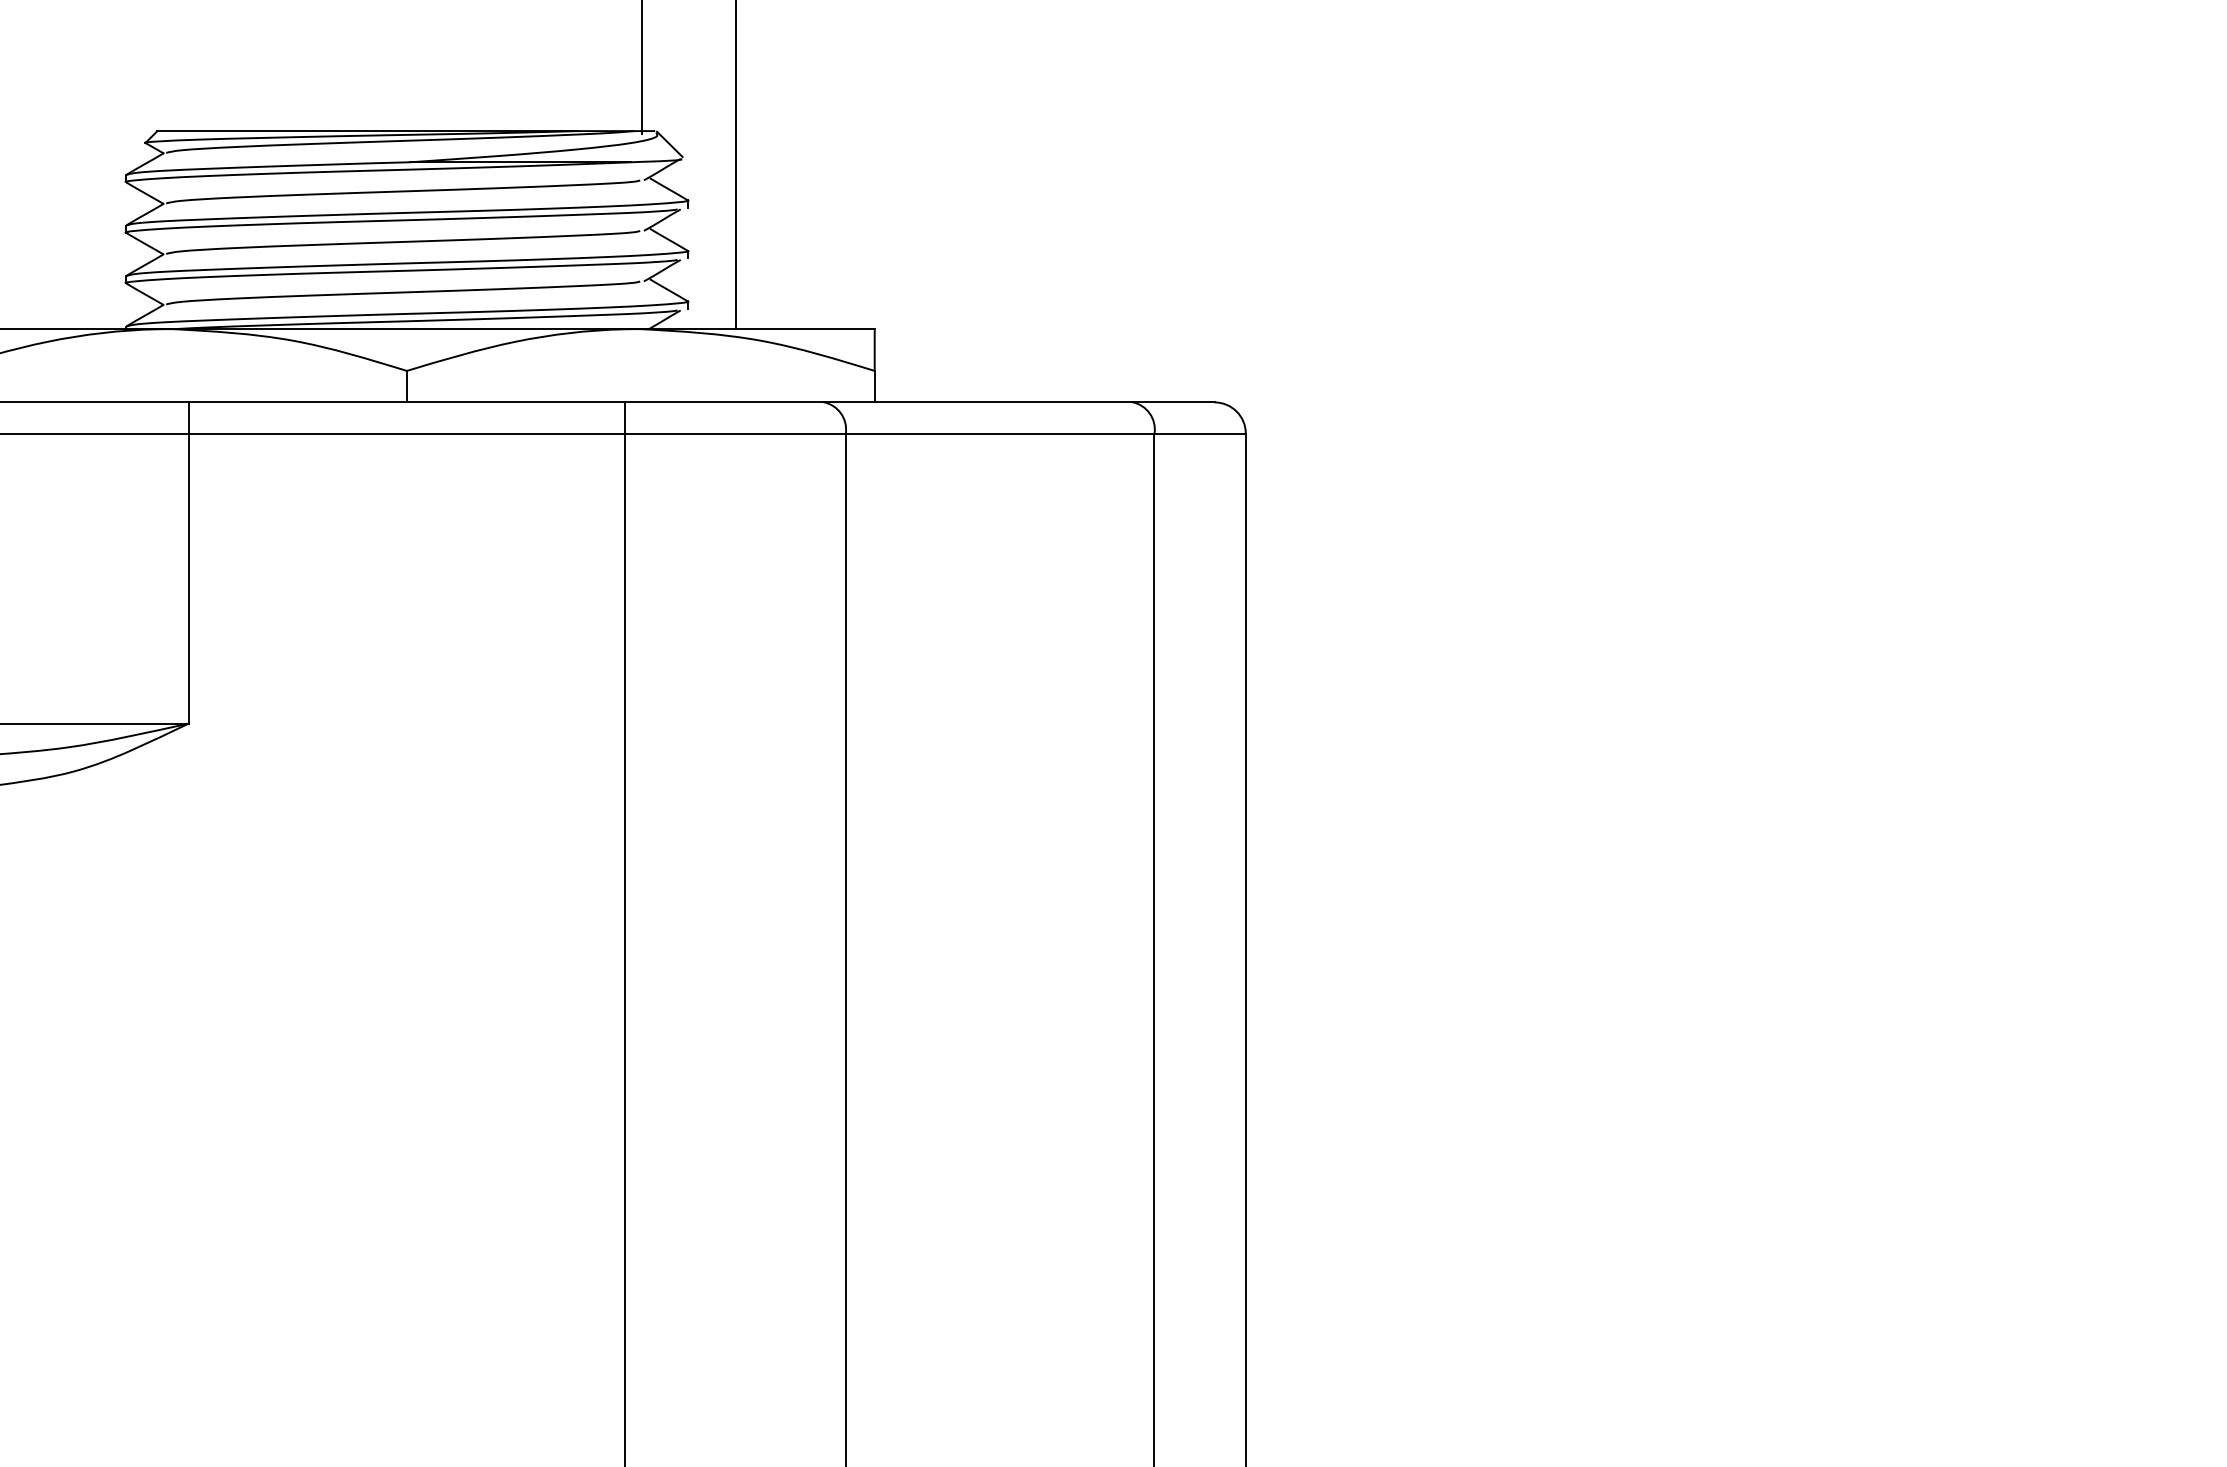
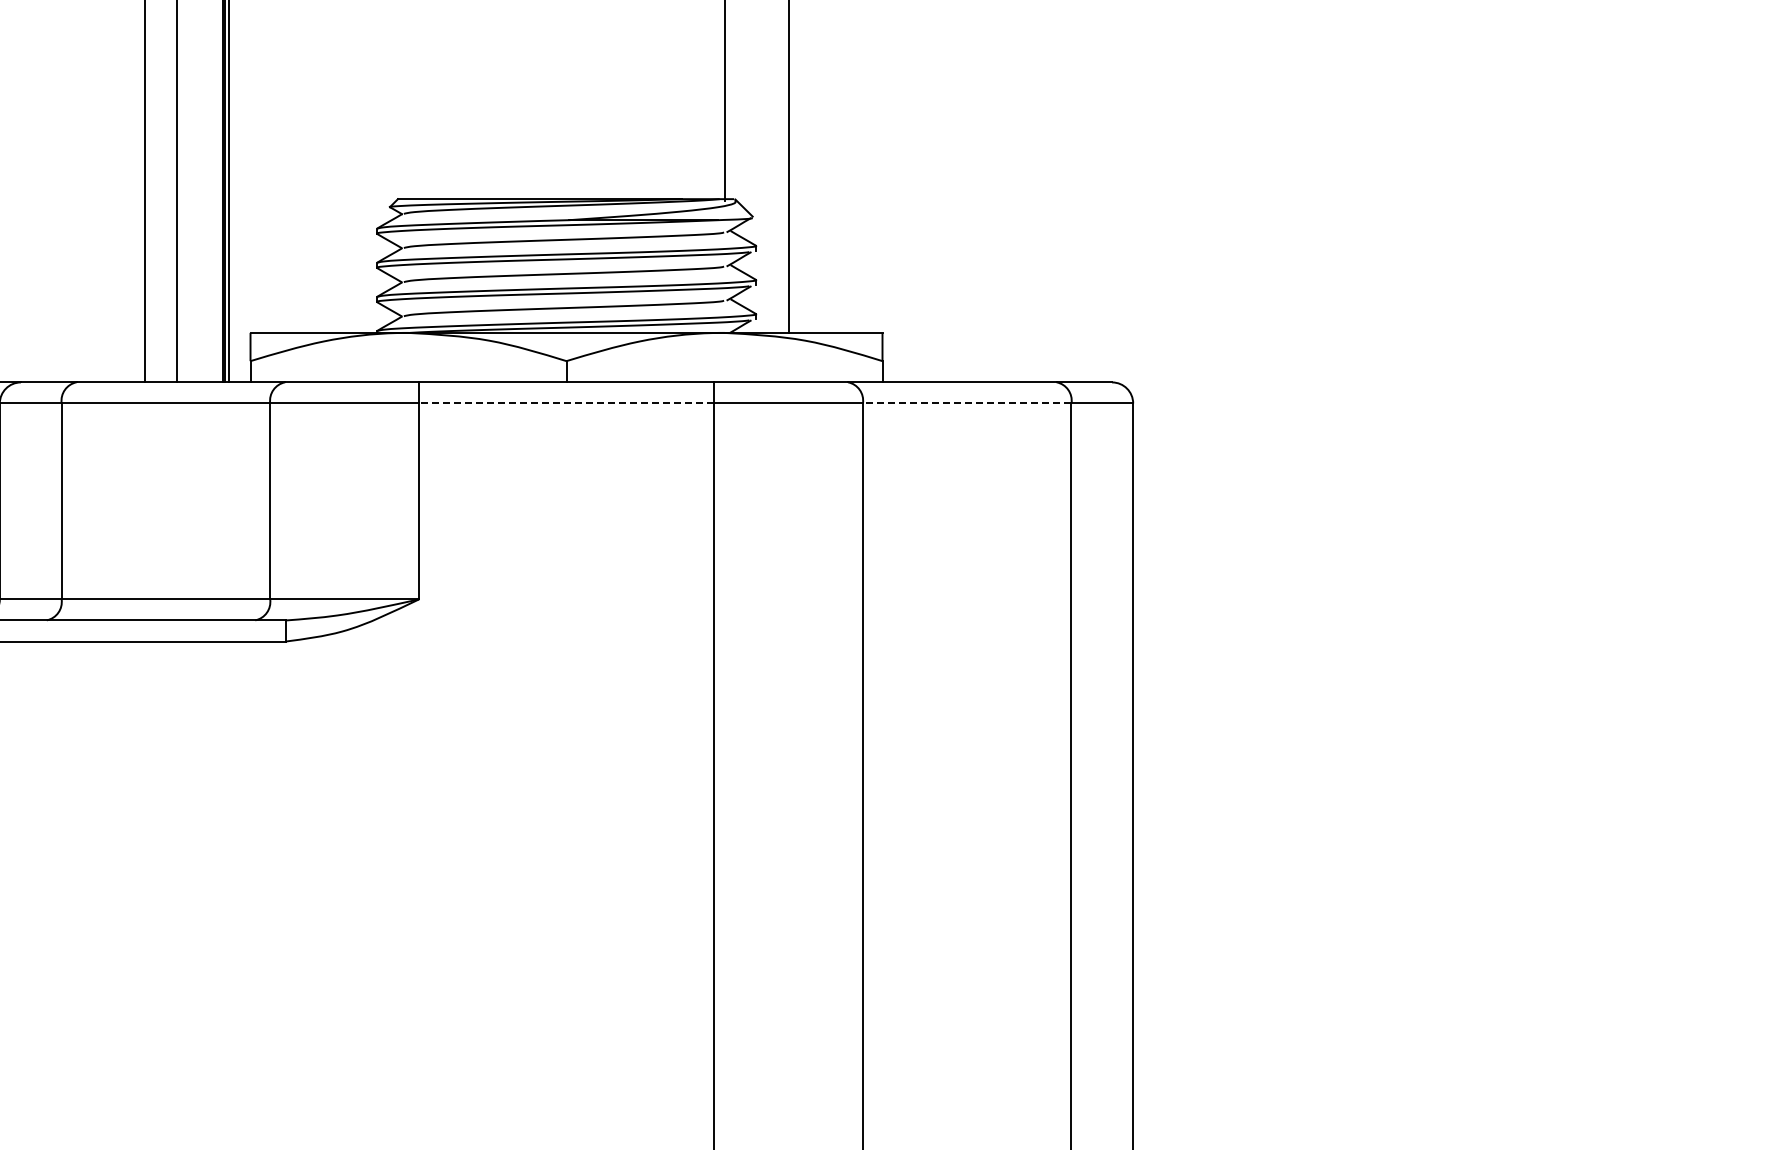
line: (406, 433) -> (566, 403), solid -> dashed
line: (999, 433) -> (966, 403), solid -> dashed

